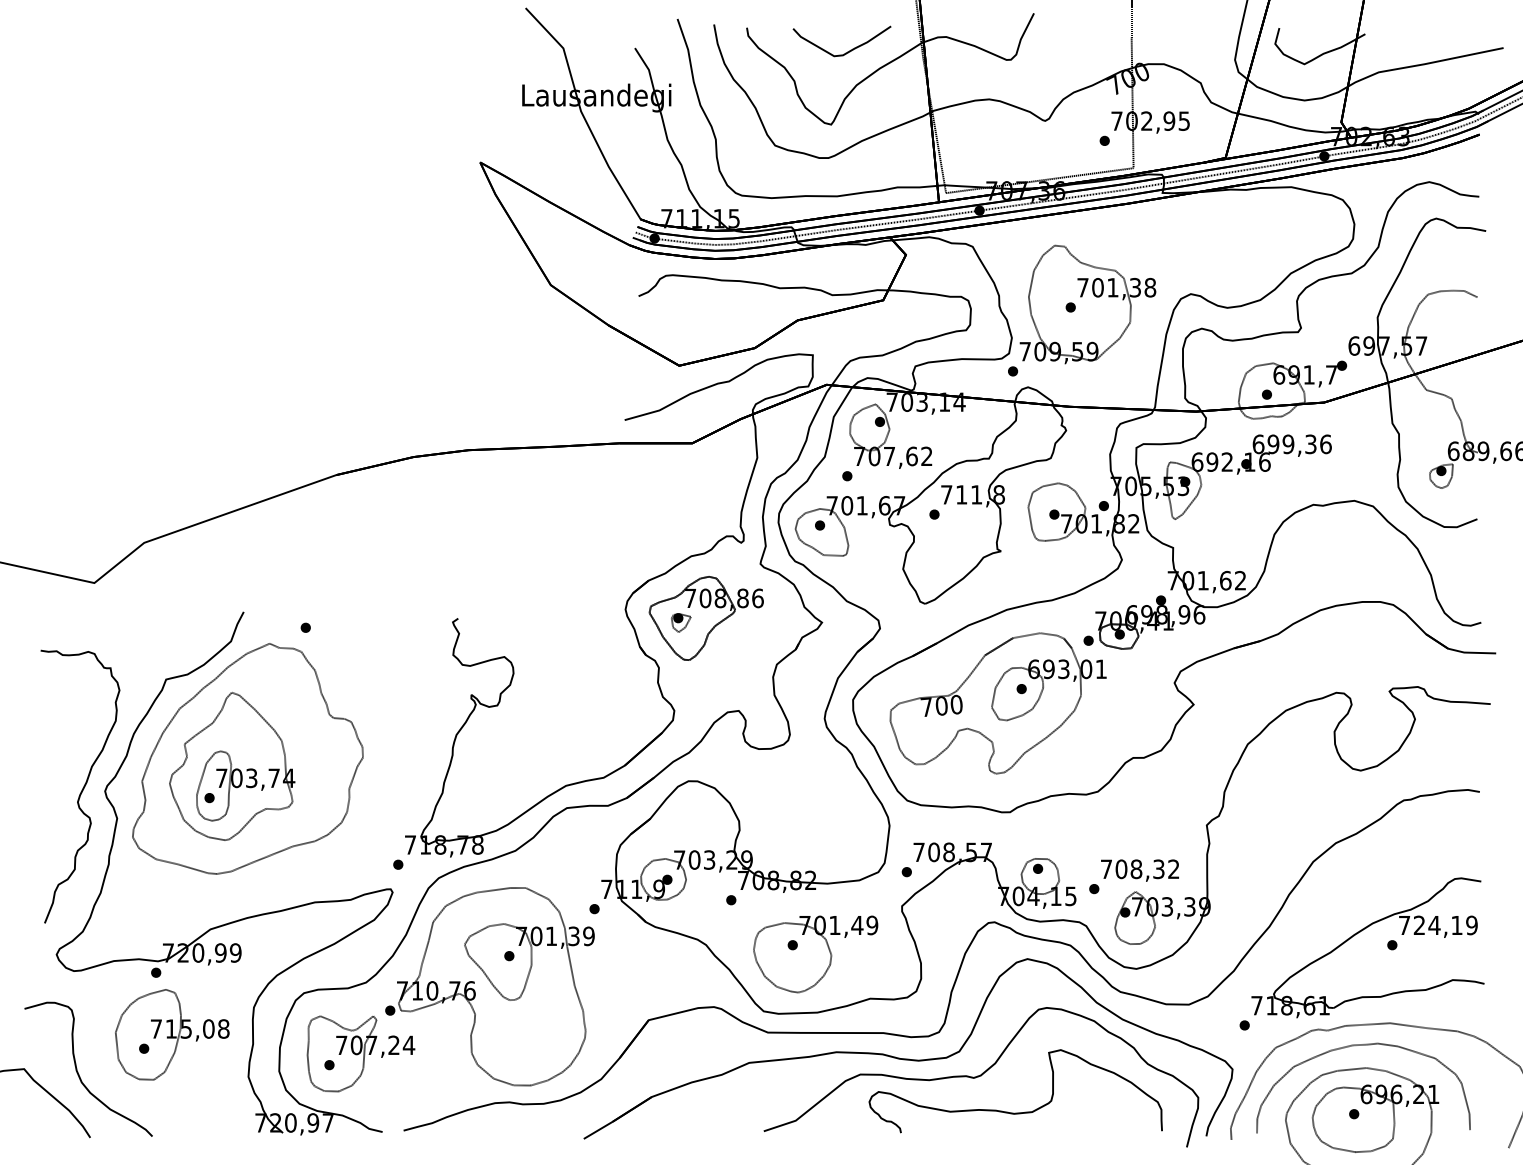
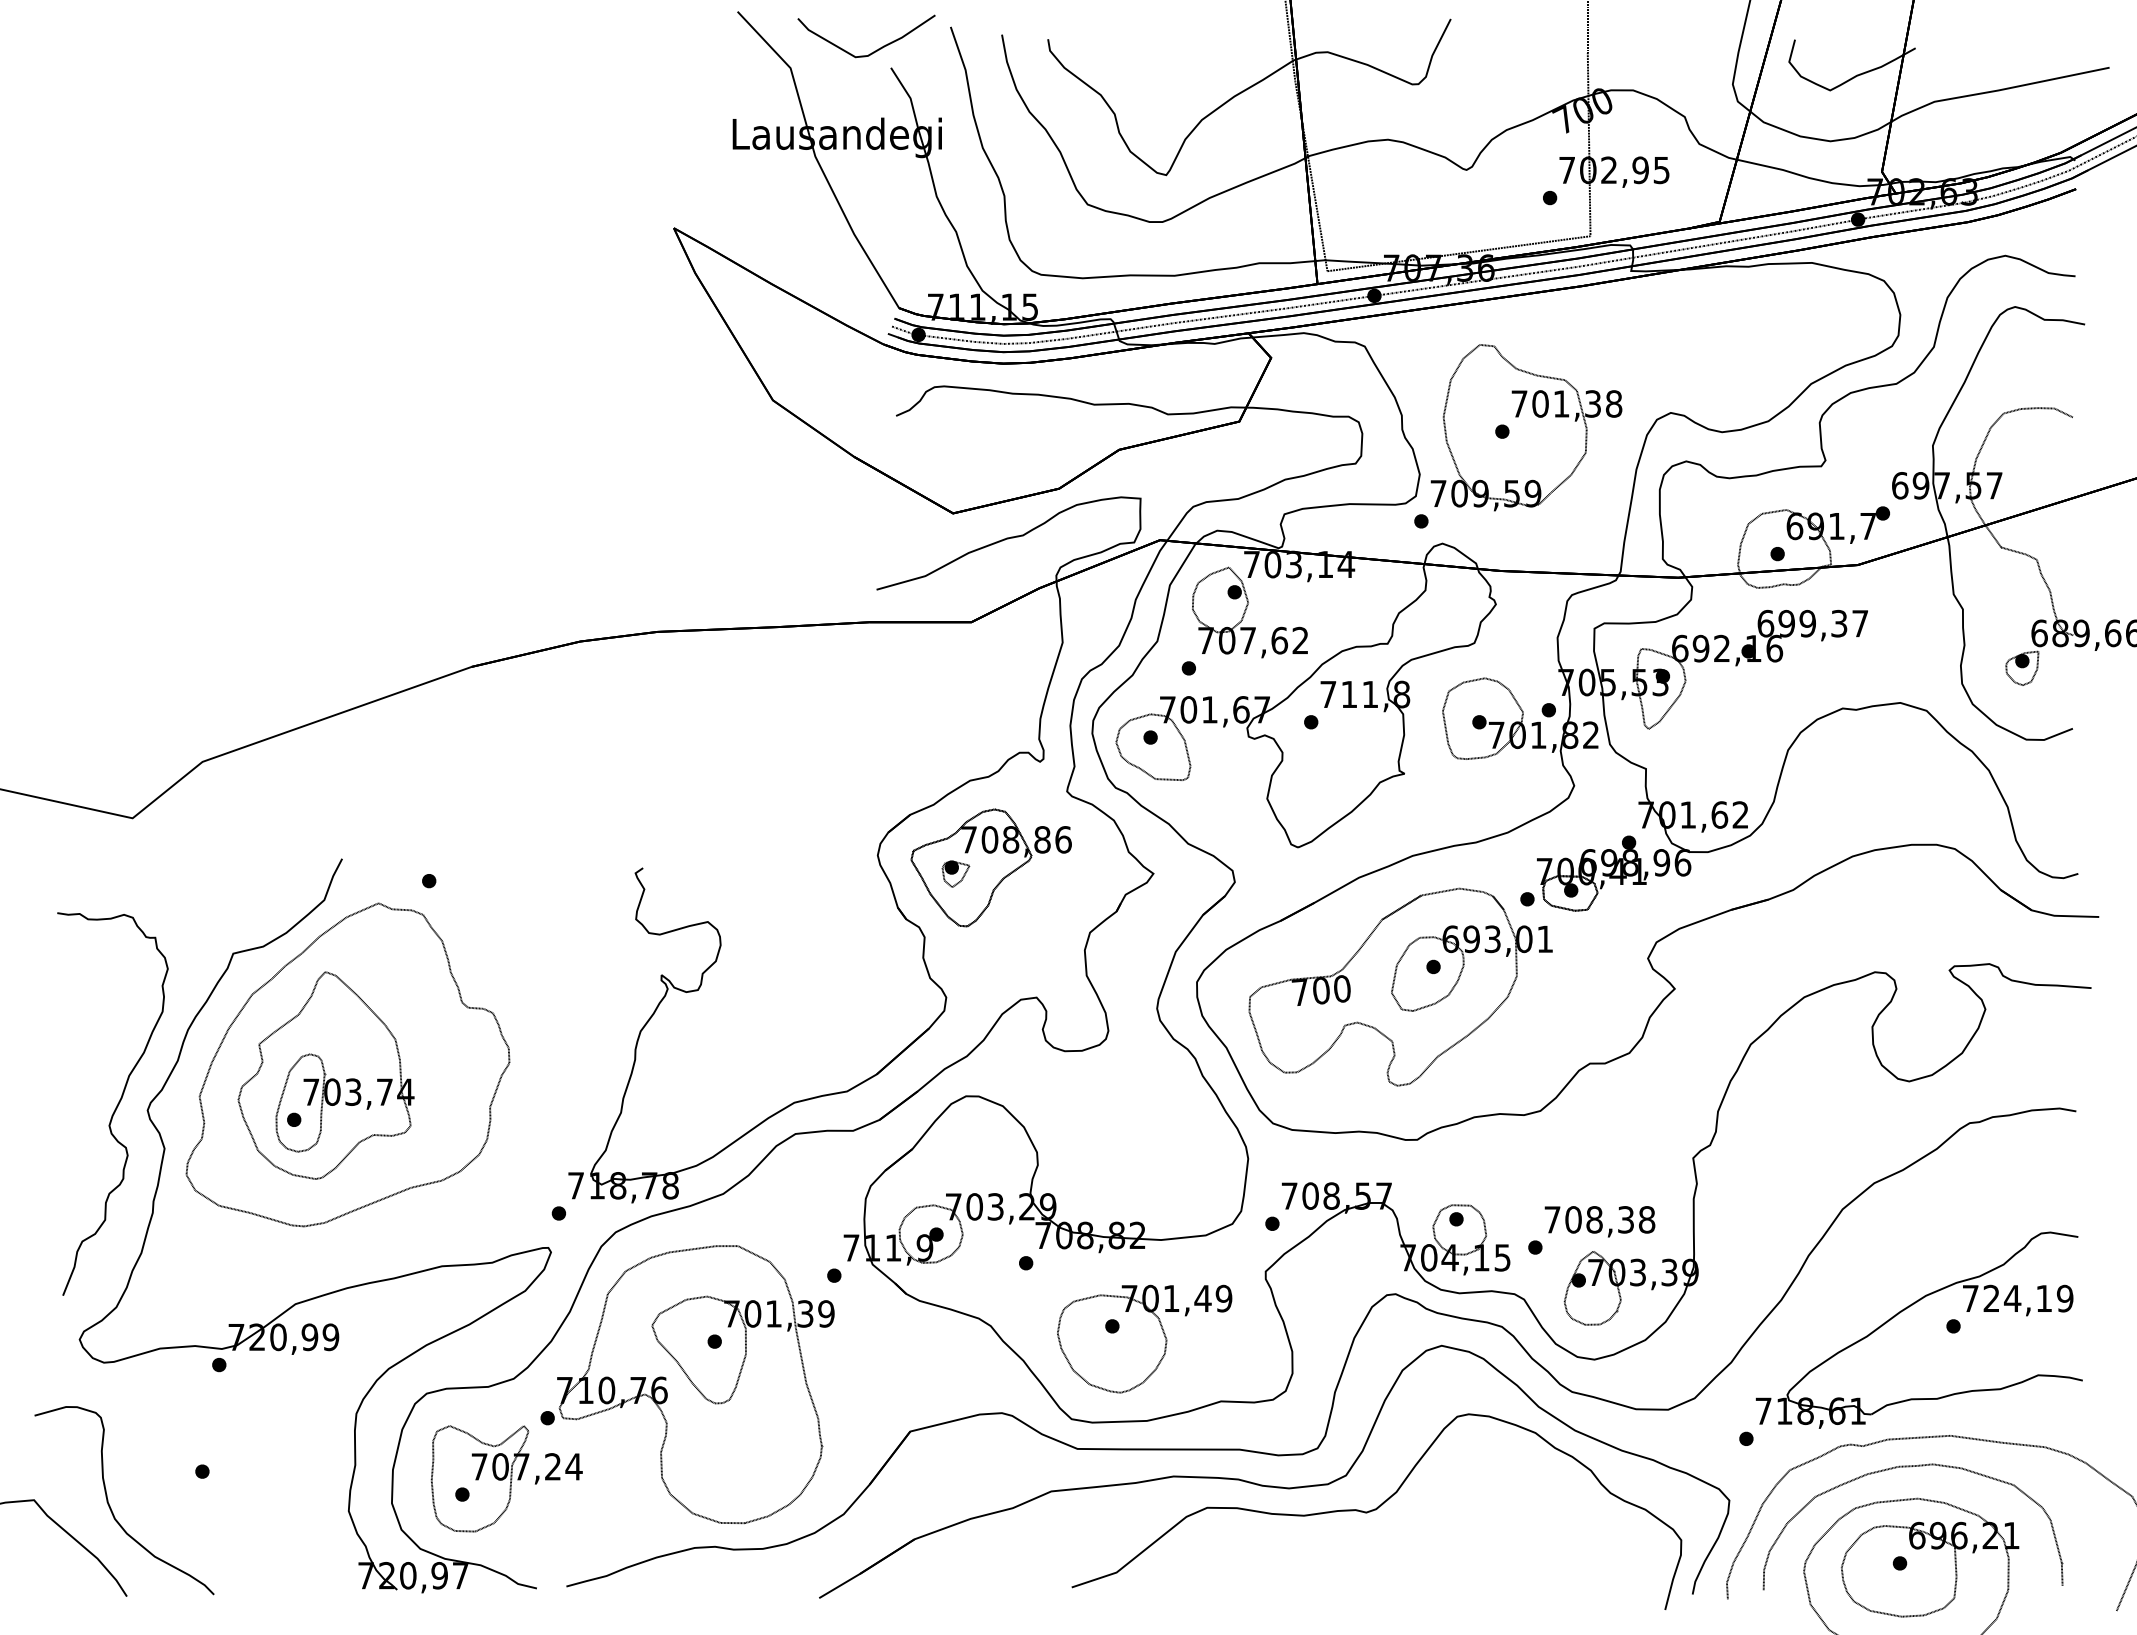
curve: (849, 50) -> (876, 49), moved
text: (1326, 444) -> (1860, 623), 699,36 -> 699,37
text: (1173, 869) -> (1646, 1219), 708,32 -> 708,38
part: (172, 1034) -> (241, 1451), removed
part: (1015, 1112) -> (1425, 1561), removed

